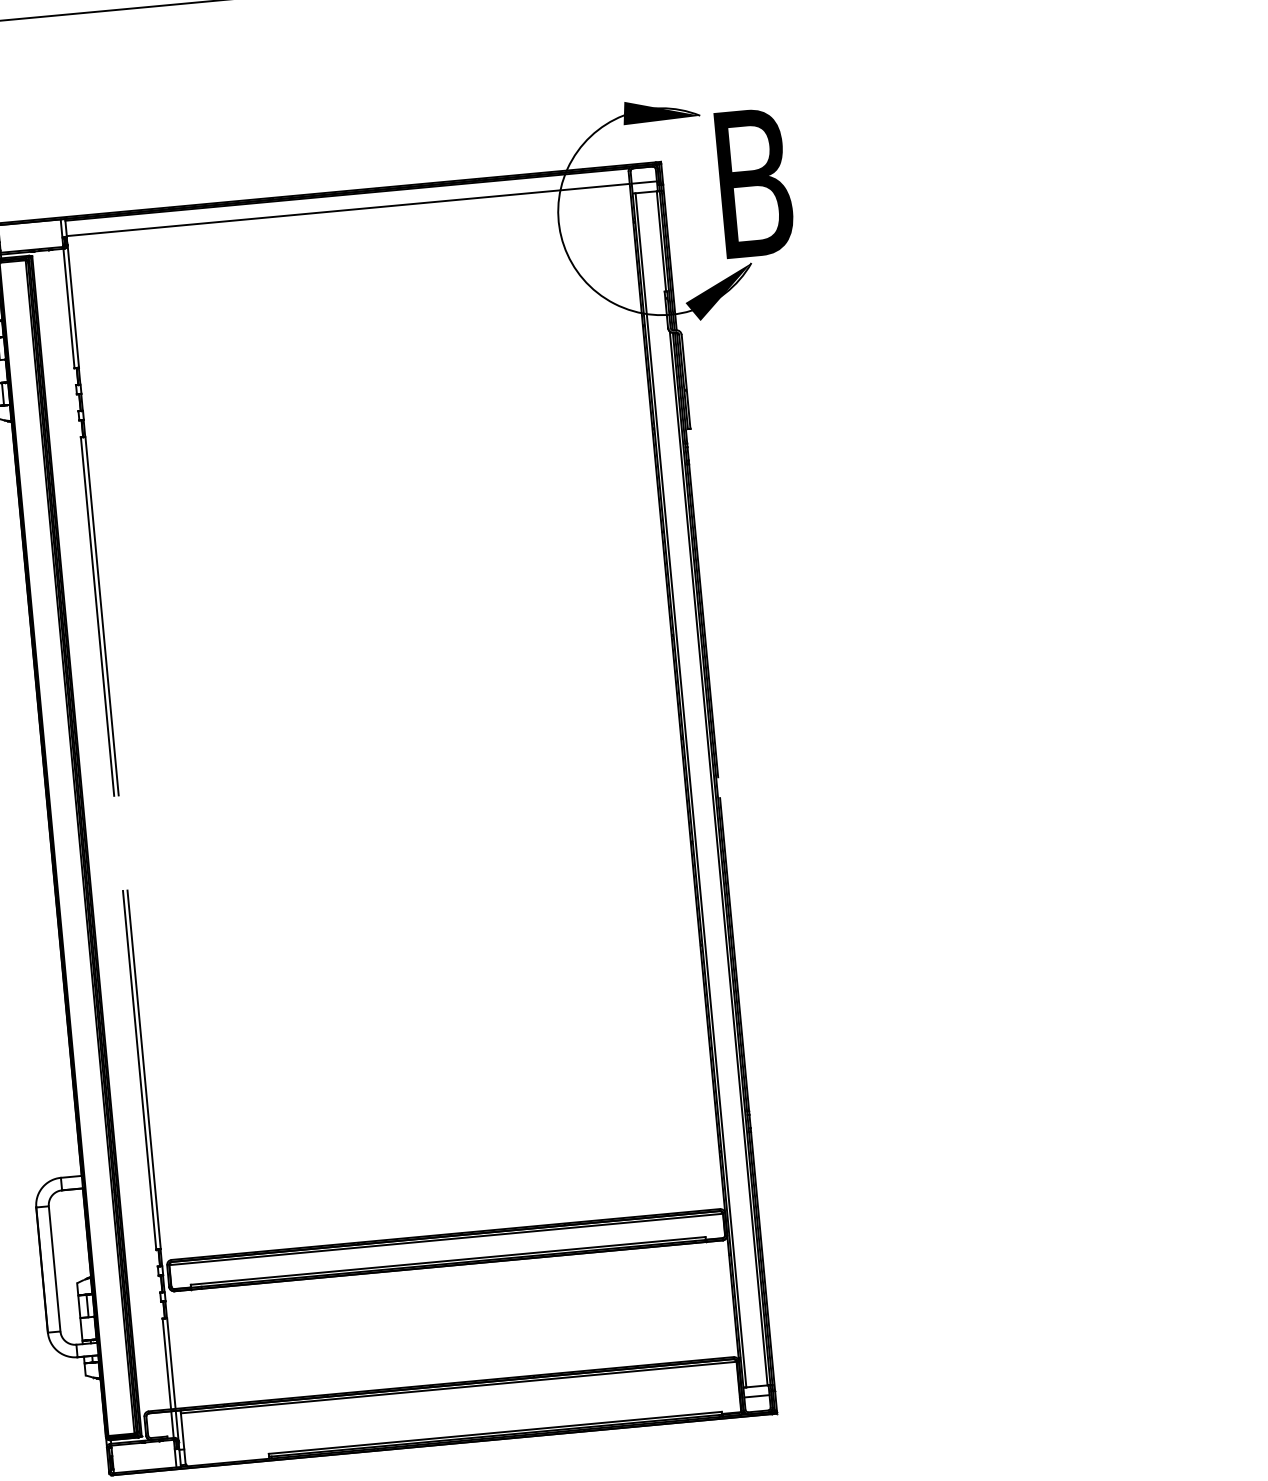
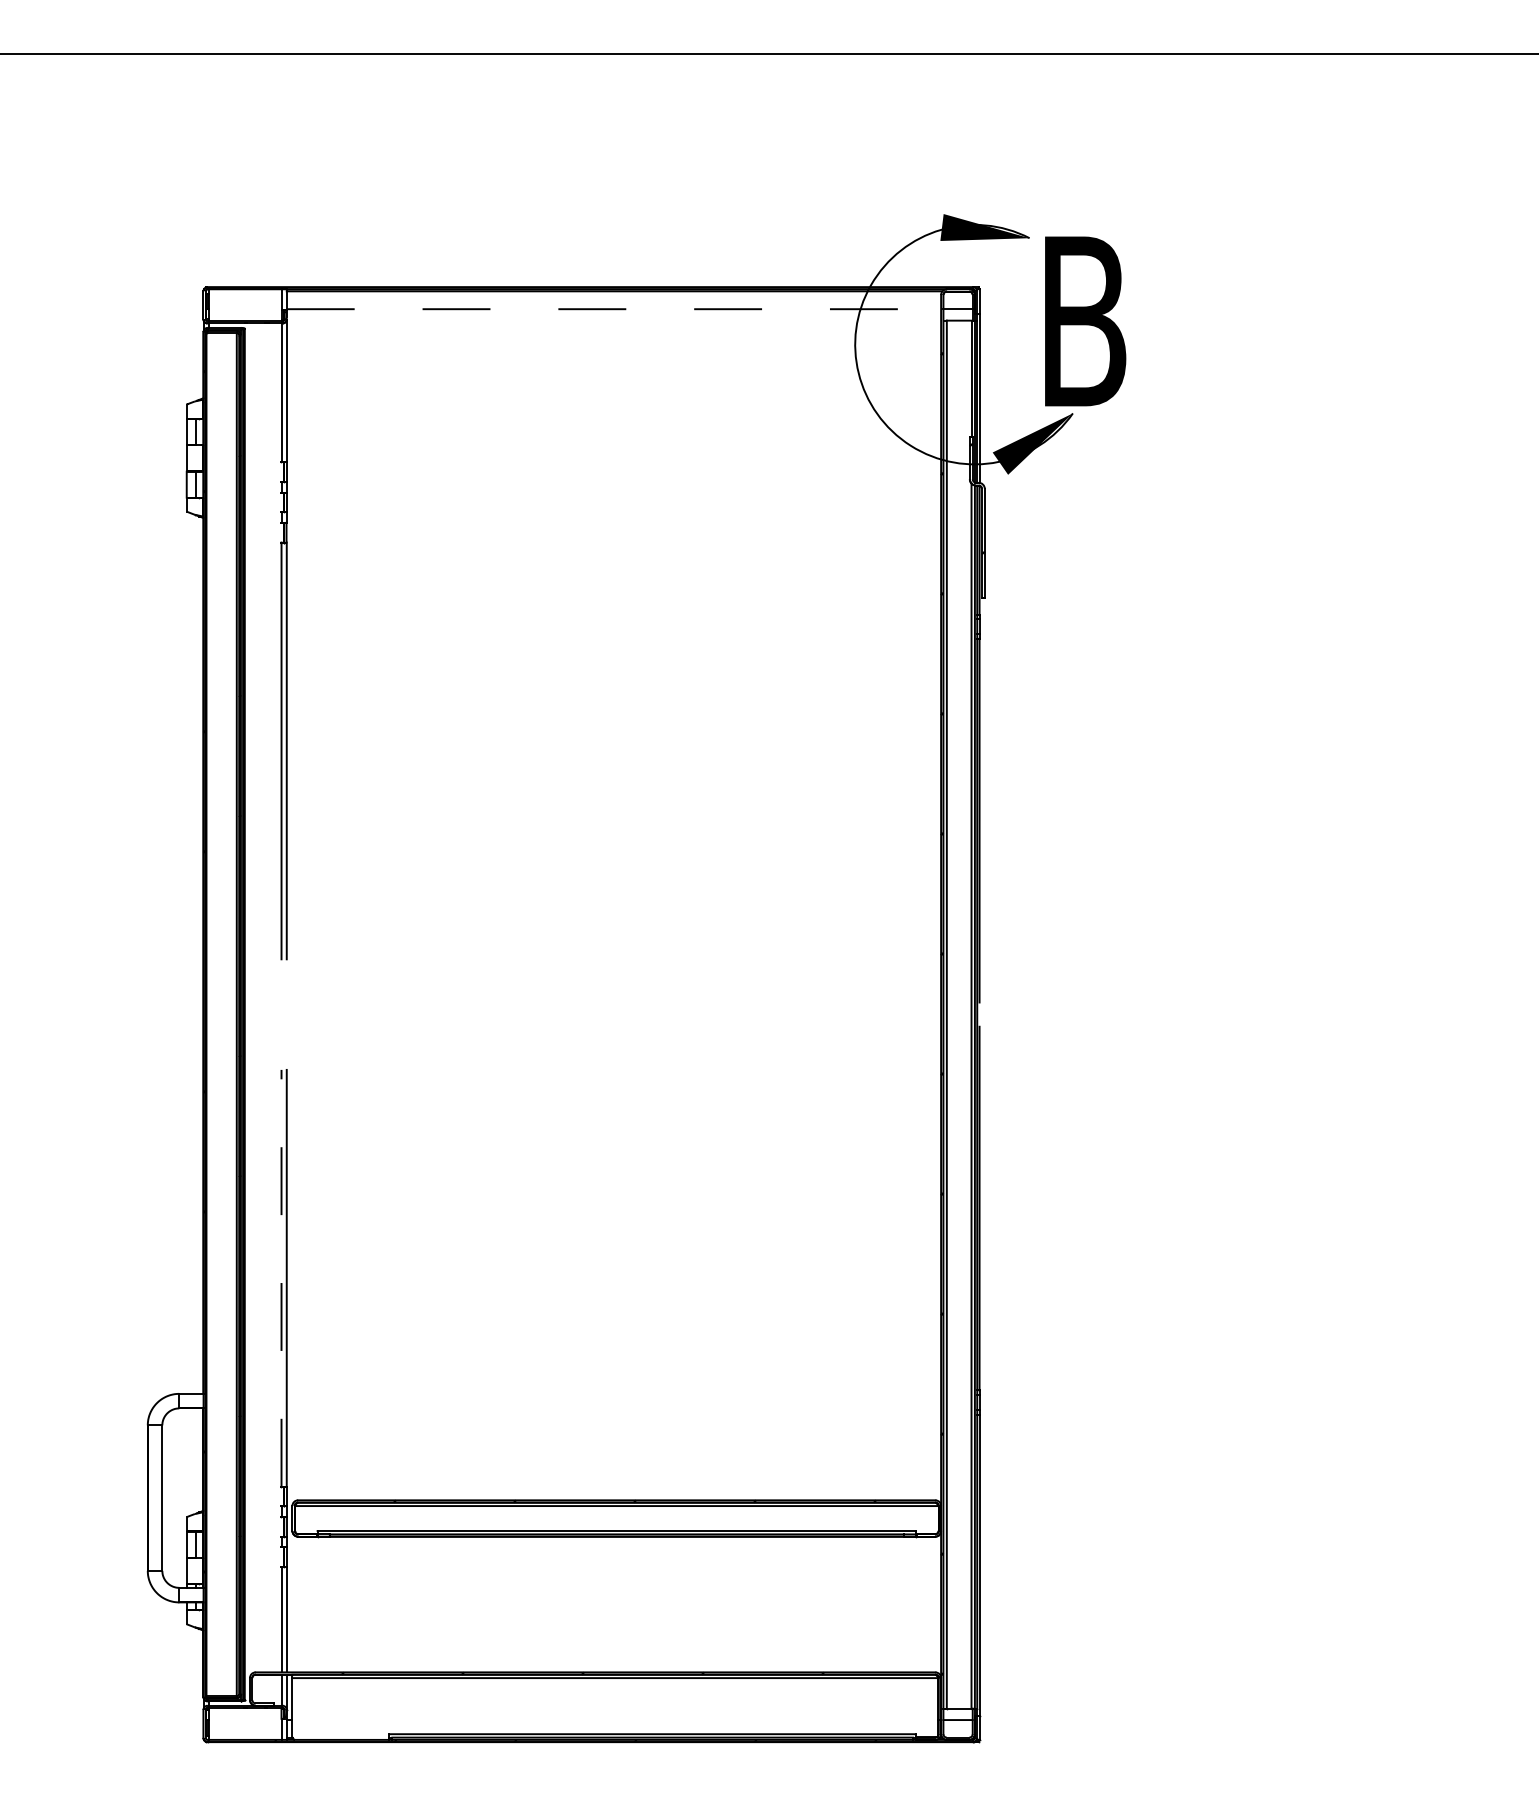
hatch: (310, 210) -> (570, 305), removed
line: (348, 210) -> (614, 309), solid -> dashed
line: (139, 1069) -> (281, 1277), solid -> dashed

